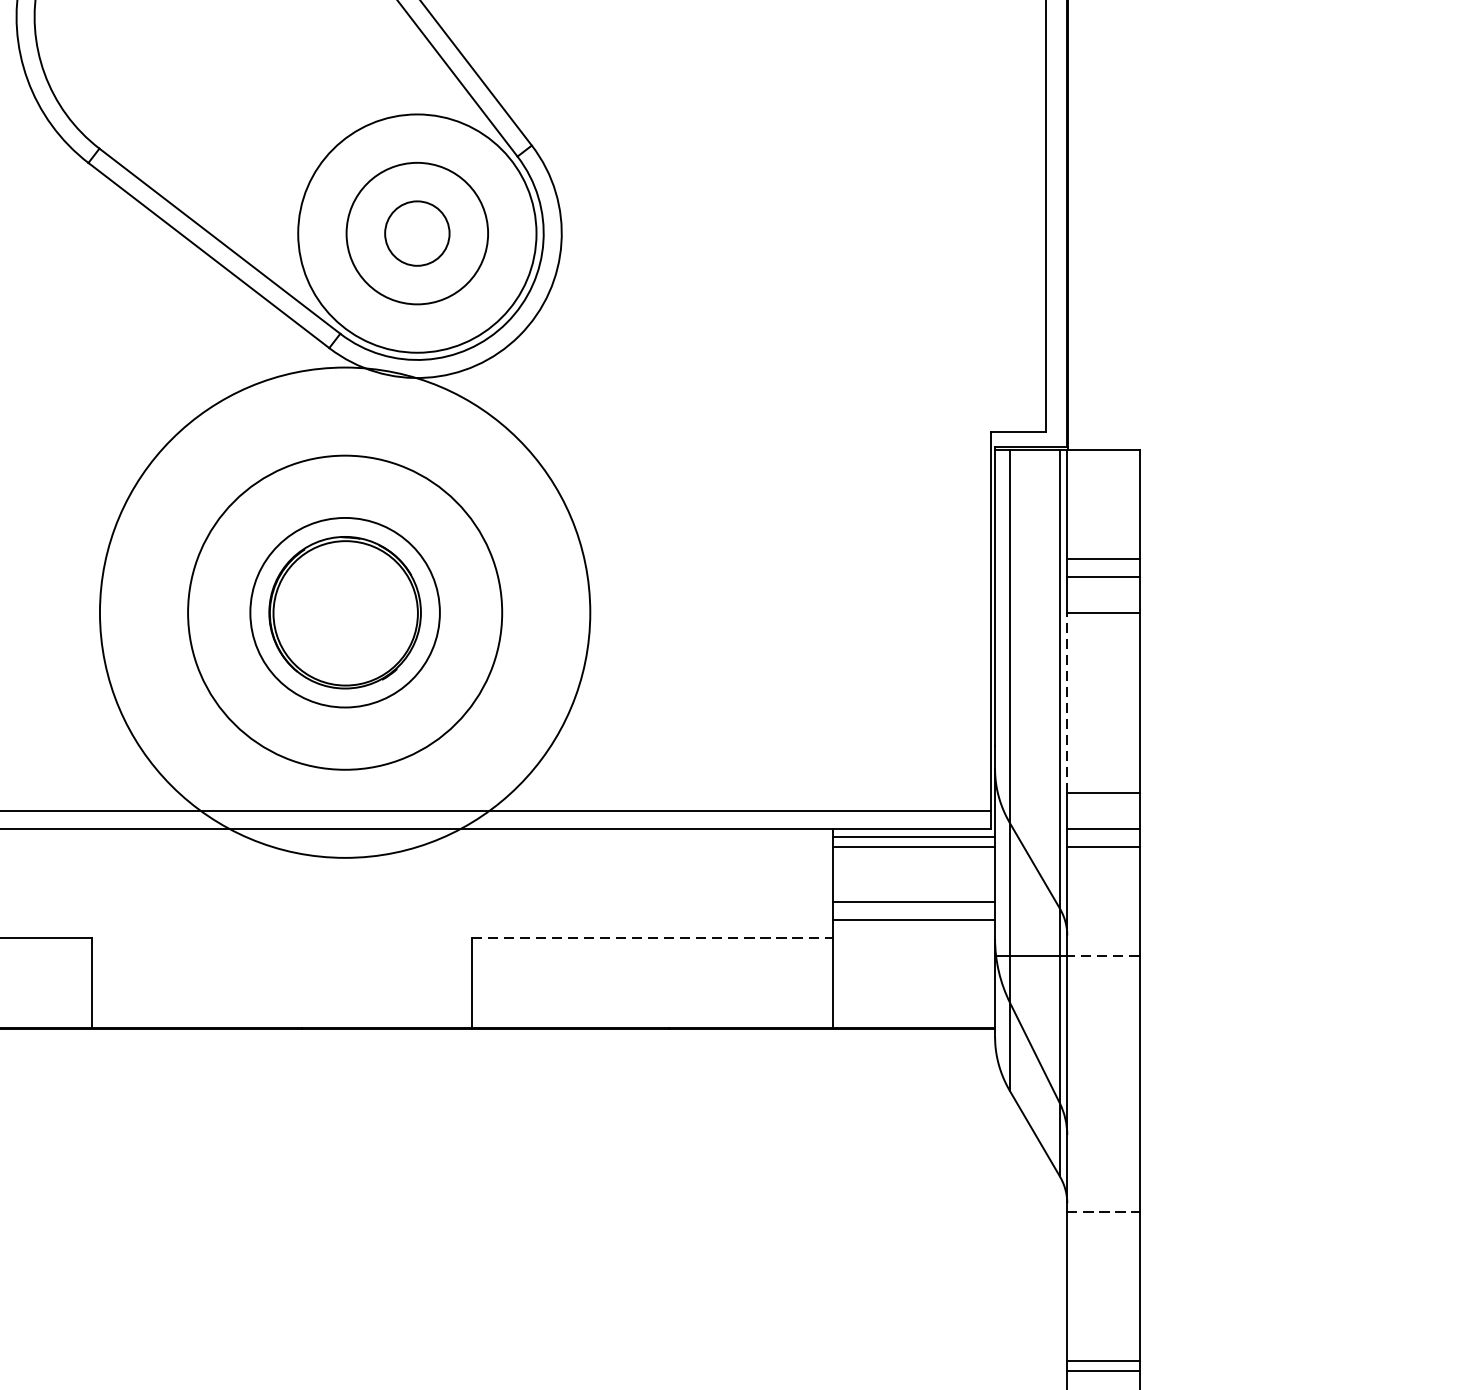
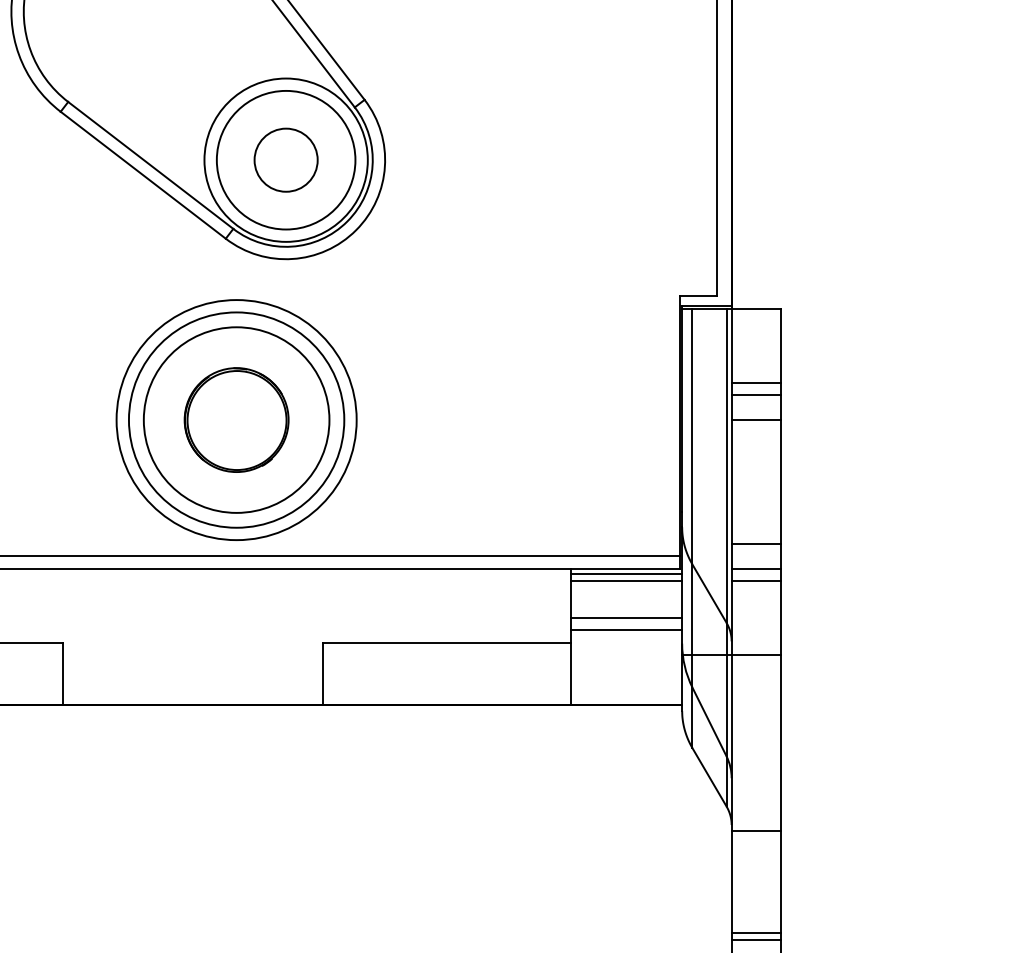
circle: (416, 232) -> (285, 159), size x1.43
circle: (416, 232) -> (285, 159), size x1.43
circle: (344, 611) -> (236, 419), size x1.43
circle: (344, 613) -> (236, 420), size x0.71
line: (1067, 702) -> (731, 481), dashed -> solid
line: (652, 937) -> (447, 642), dashed -> solid
line: (1103, 956) -> (756, 655), dashed -> solid
line: (1103, 1211) -> (756, 830), dashed -> solid

